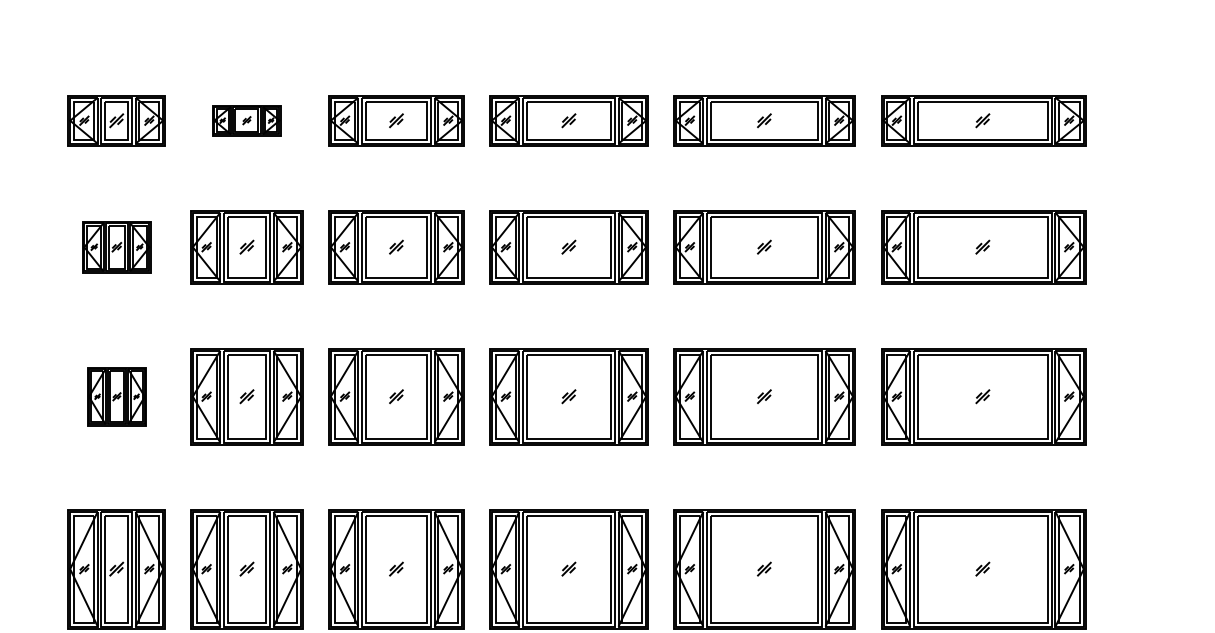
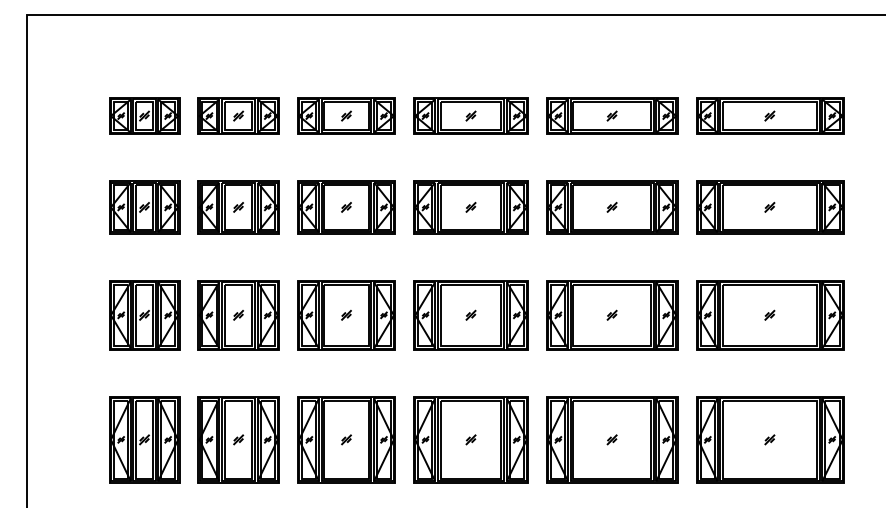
part: (246, 119) -> (238, 115), size x1.67
part: (116, 247) -> (144, 207), size x1.43
part: (116, 396) -> (144, 315), size x1.67

